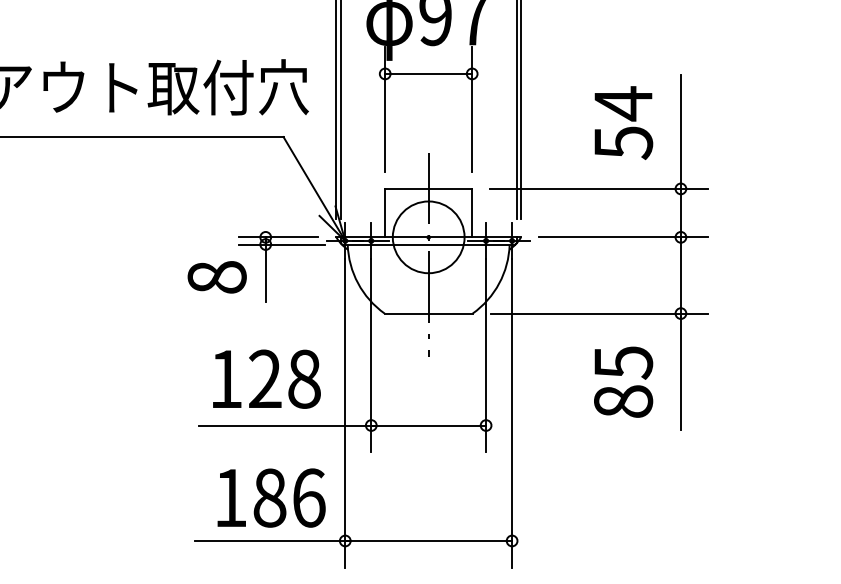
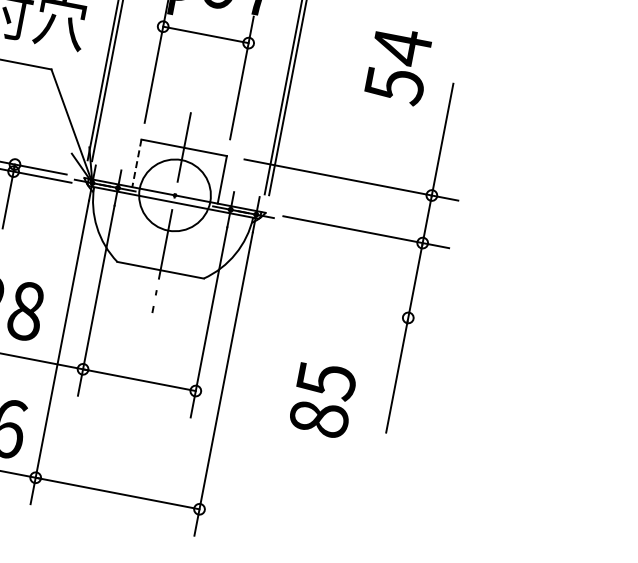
text: (623, 122) -> (398, 65), moved
line: (385, 213) -> (137, 163), solid -> dashed
line: (598, 313) -> (327, 302), removed
text: (623, 381) -> (322, 399), moved

